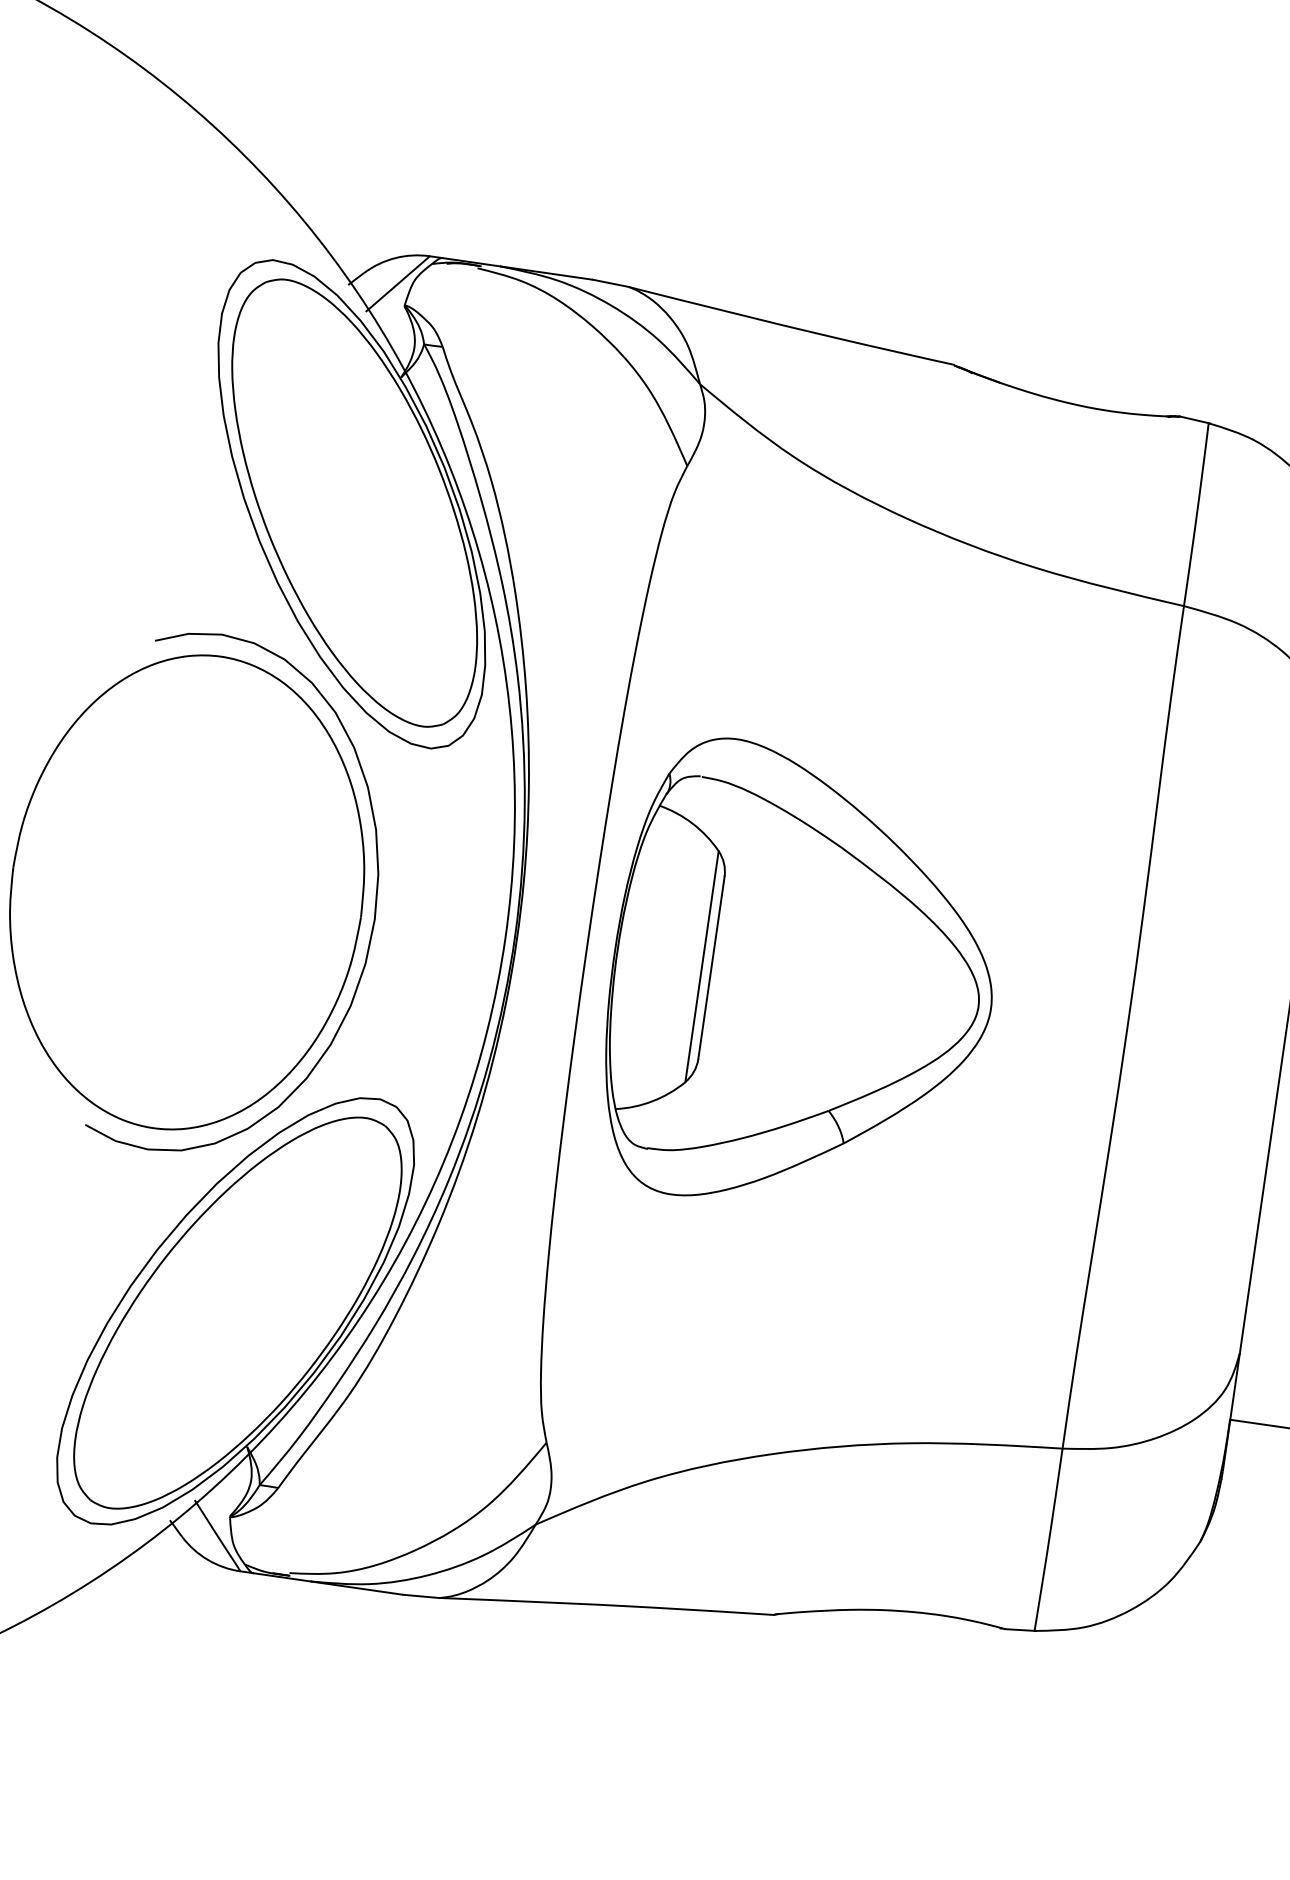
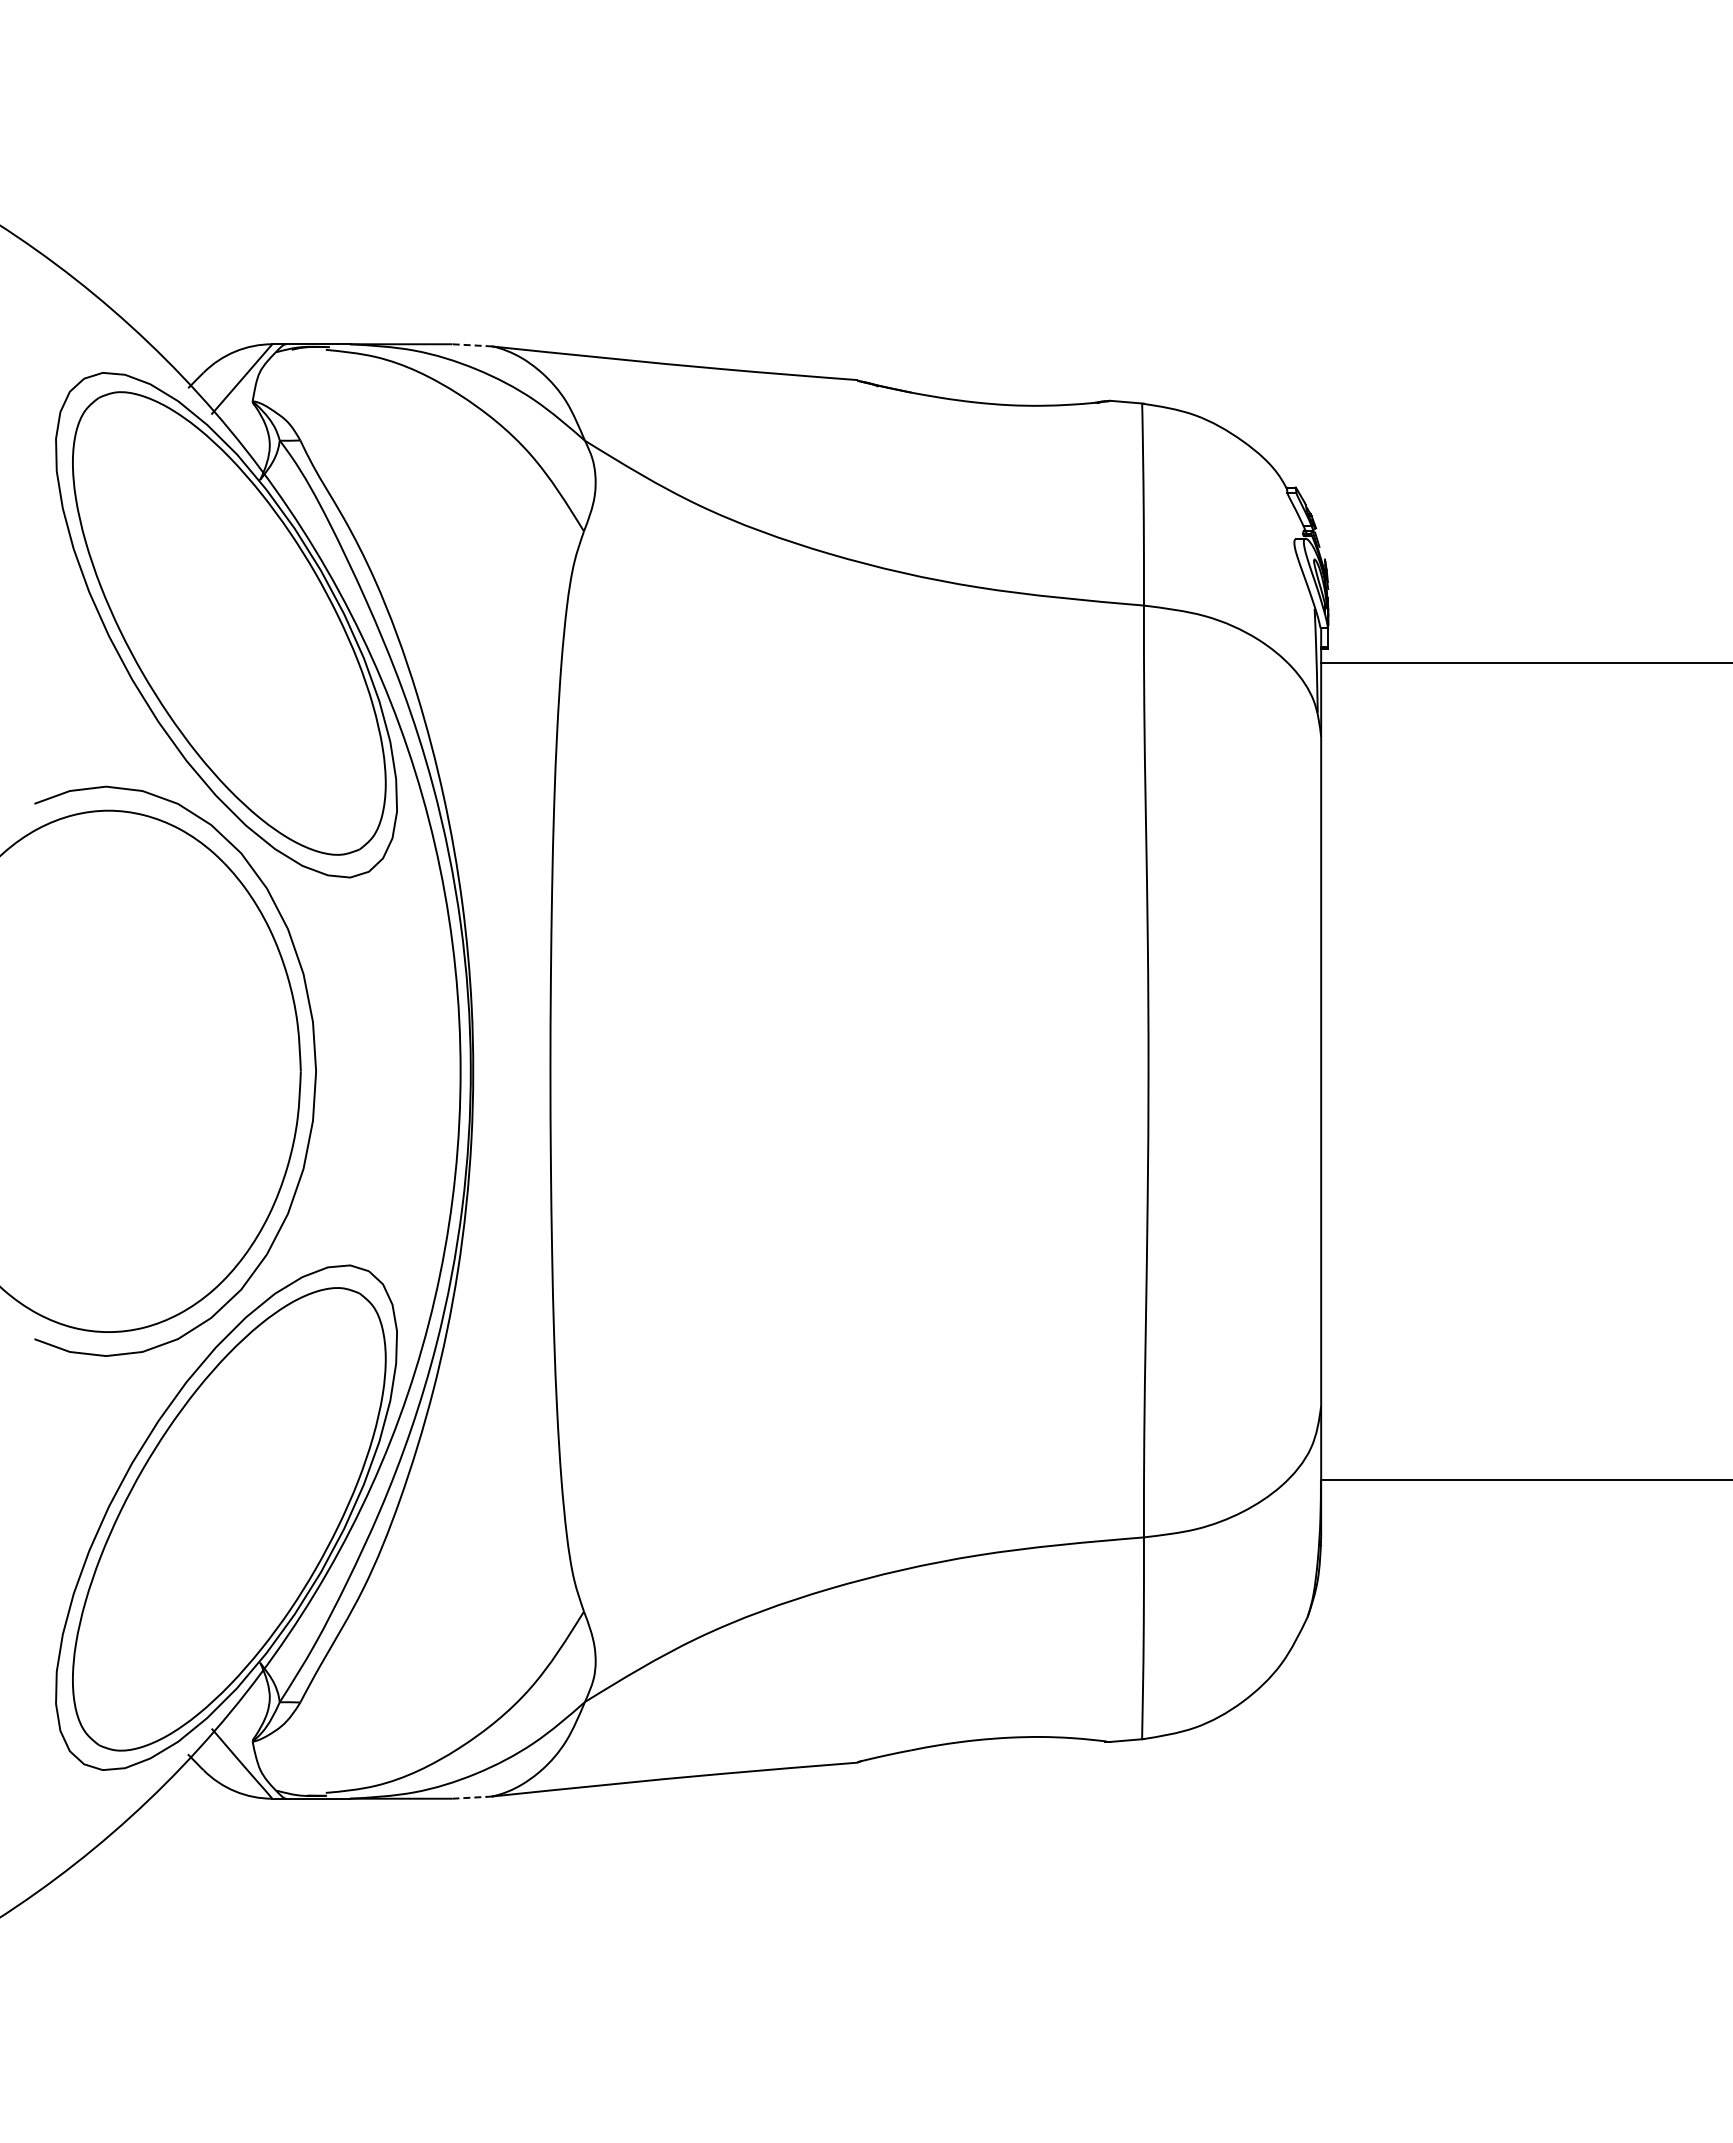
line: (610, 283) -> (472, 345), solid -> dashed
part: (802, 980) -> (789, 1070), removed
line: (421, 1596) -> (472, 1797), solid -> dashed

